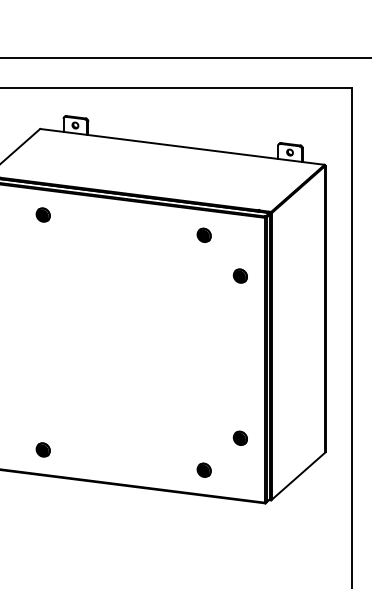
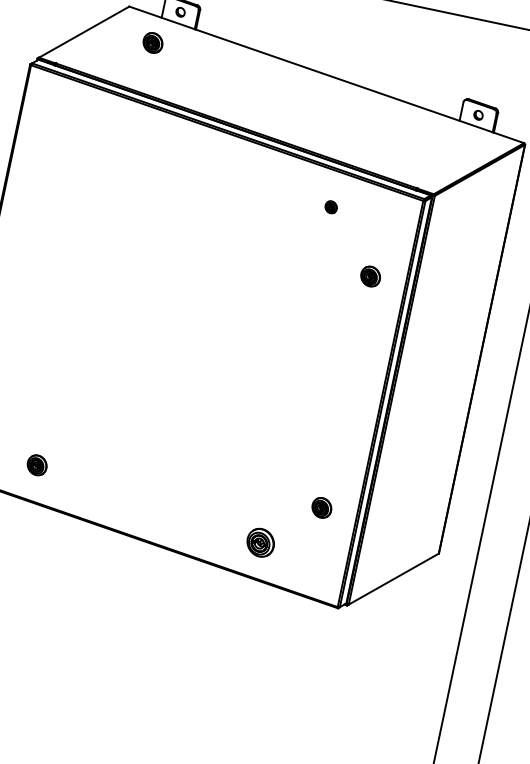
part: (42, 214) -> (152, 41), moved
part: (203, 234) -> (330, 206), size x0.6
part: (203, 469) -> (259, 541), size x1.4

